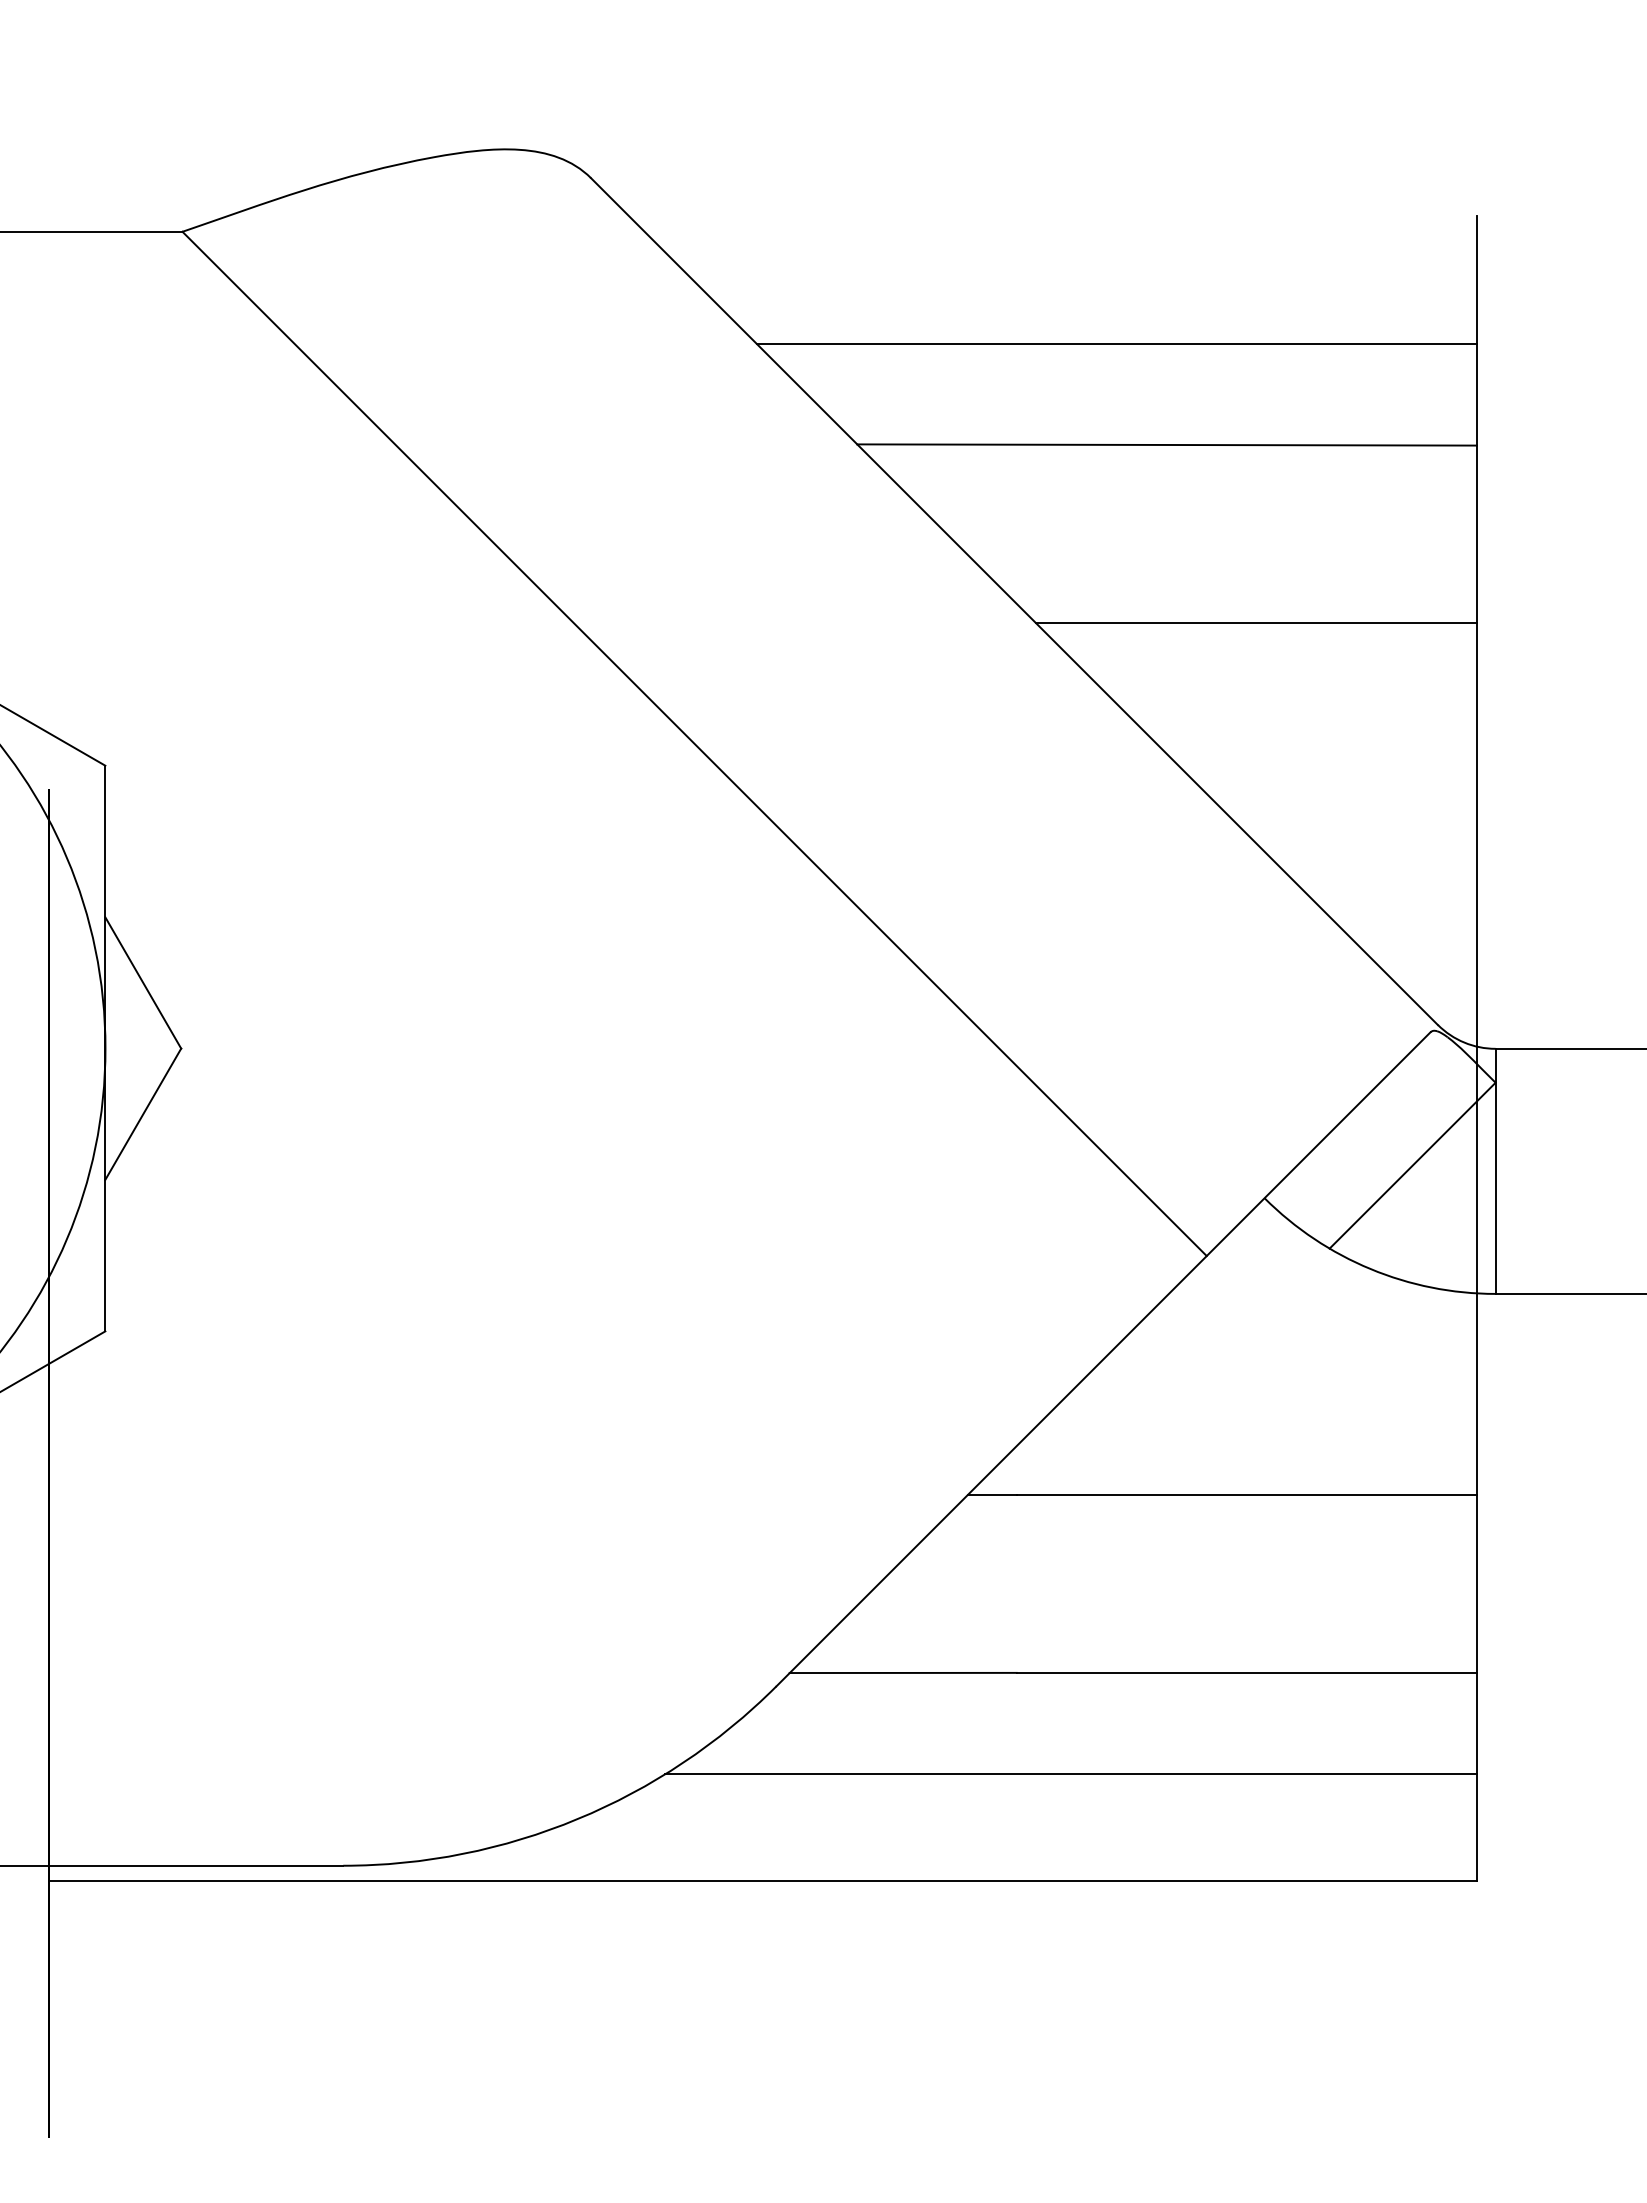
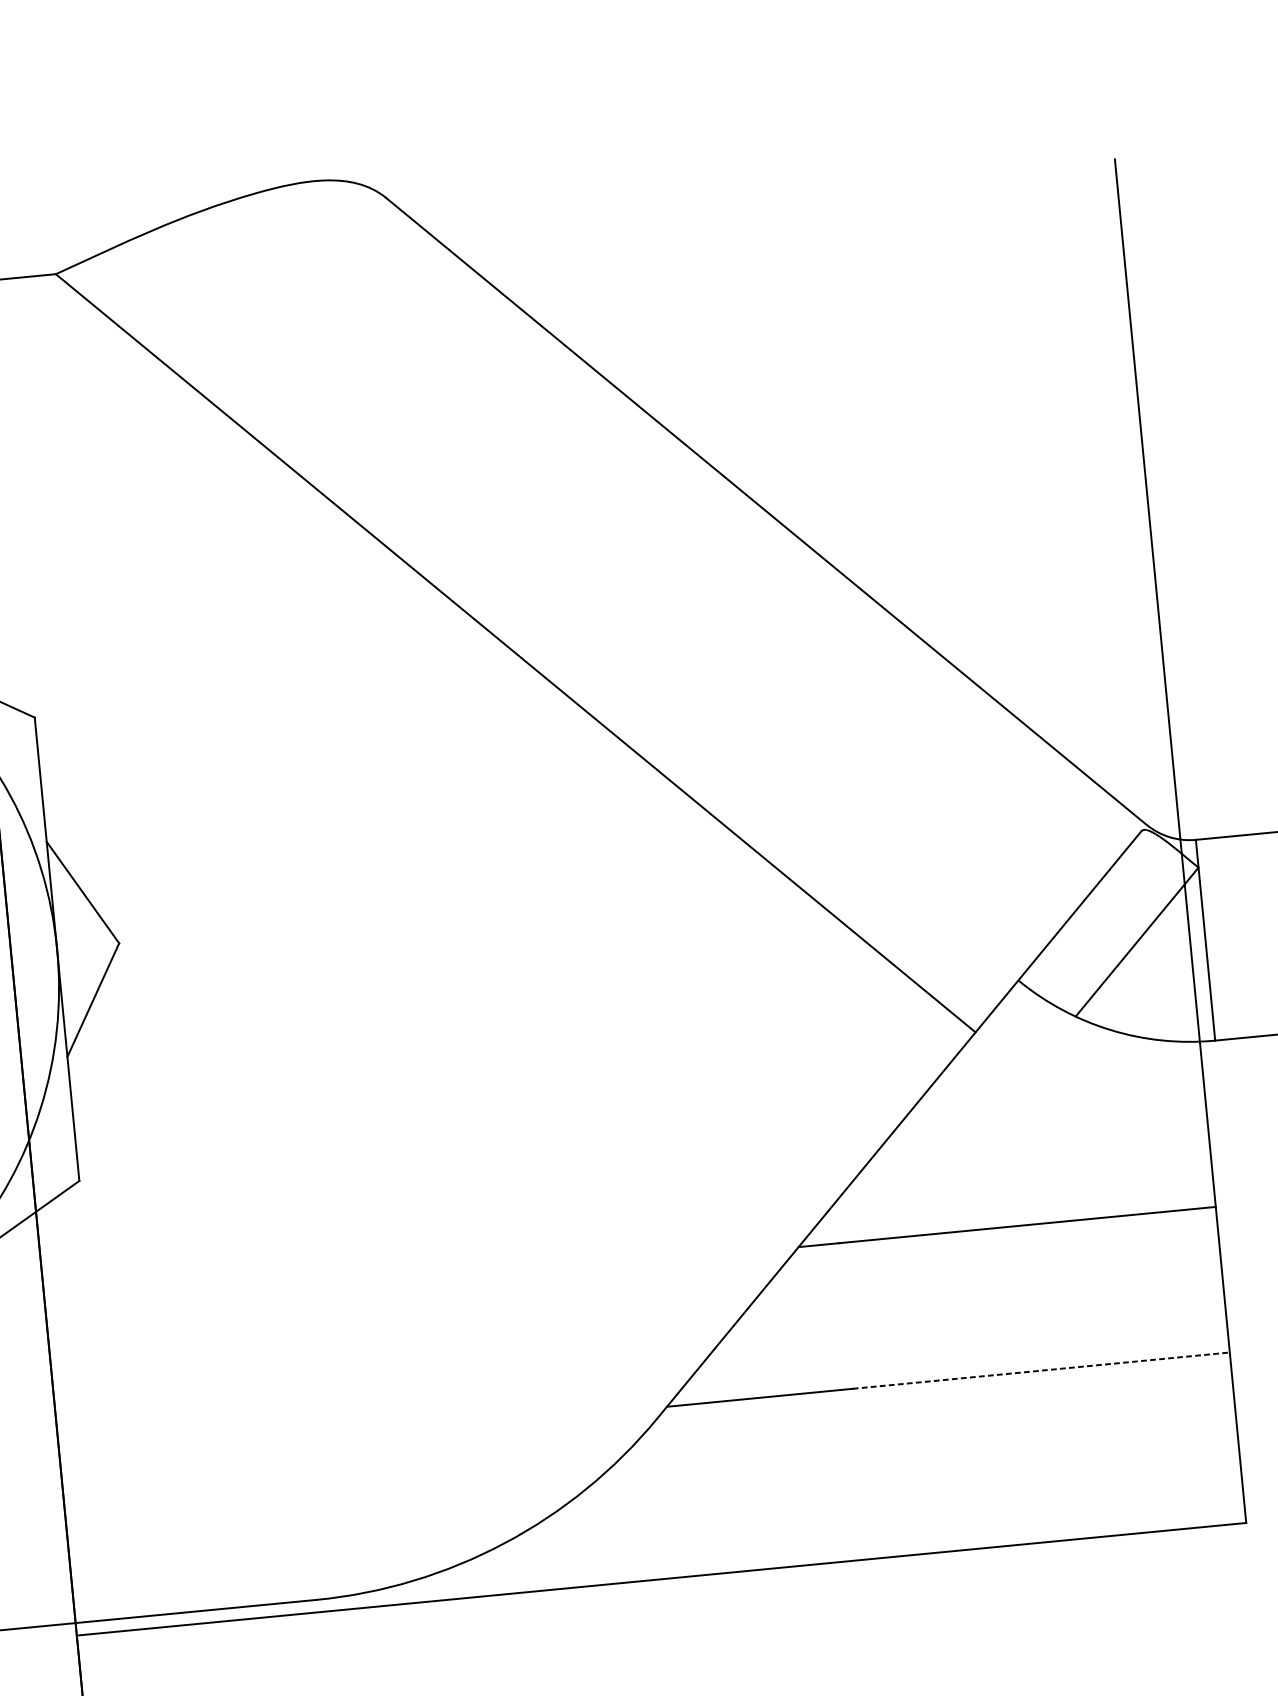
line: (1116, 344) -> (829, 292), removed
line: (1166, 444) -> (878, 370), removed
line: (1256, 623) -> (966, 510), removed
line: (1247, 1672) -> (1041, 1370), solid -> dashed
line: (1070, 1774) -> (904, 1467), removed

